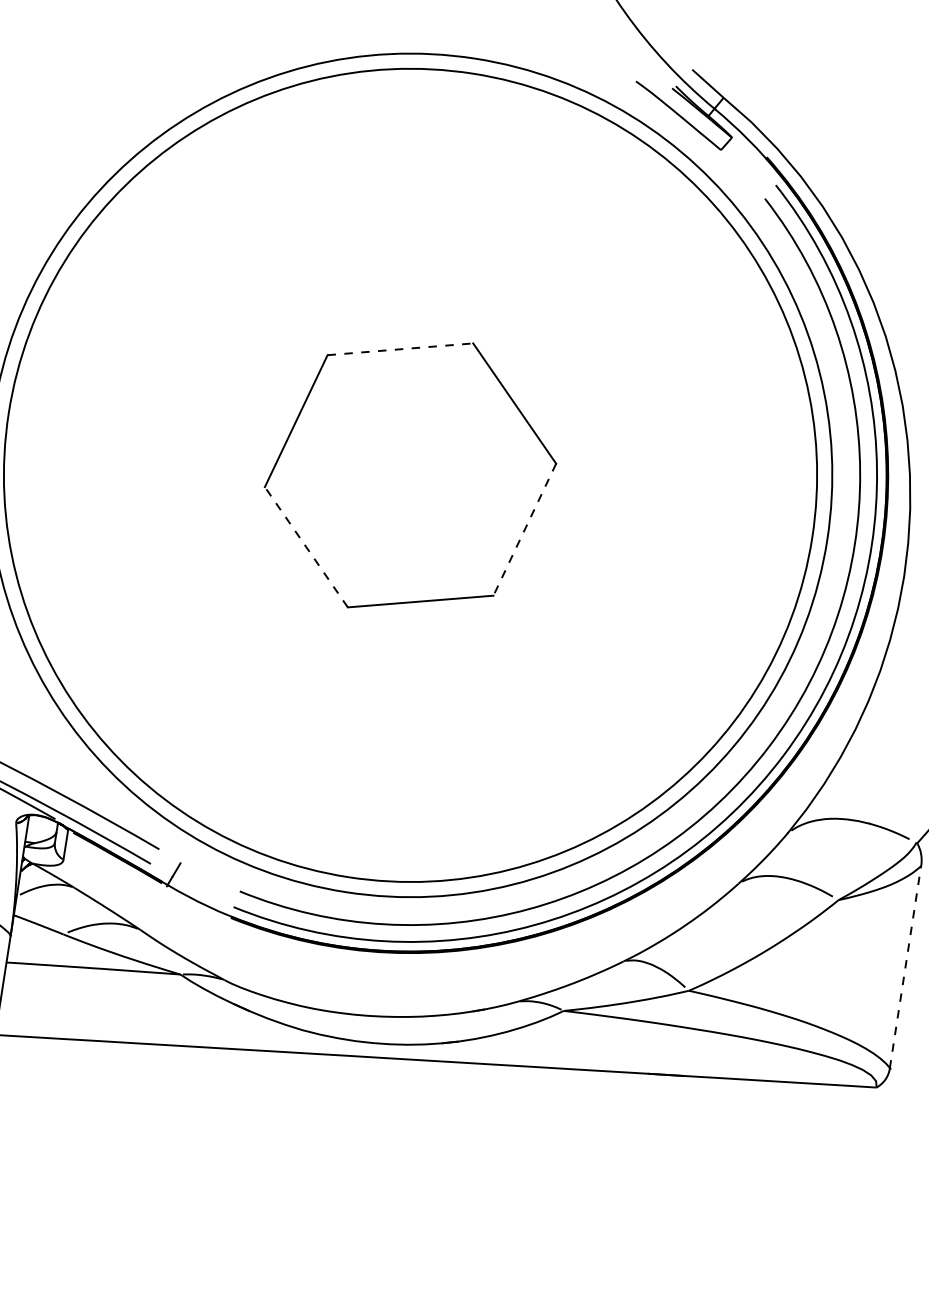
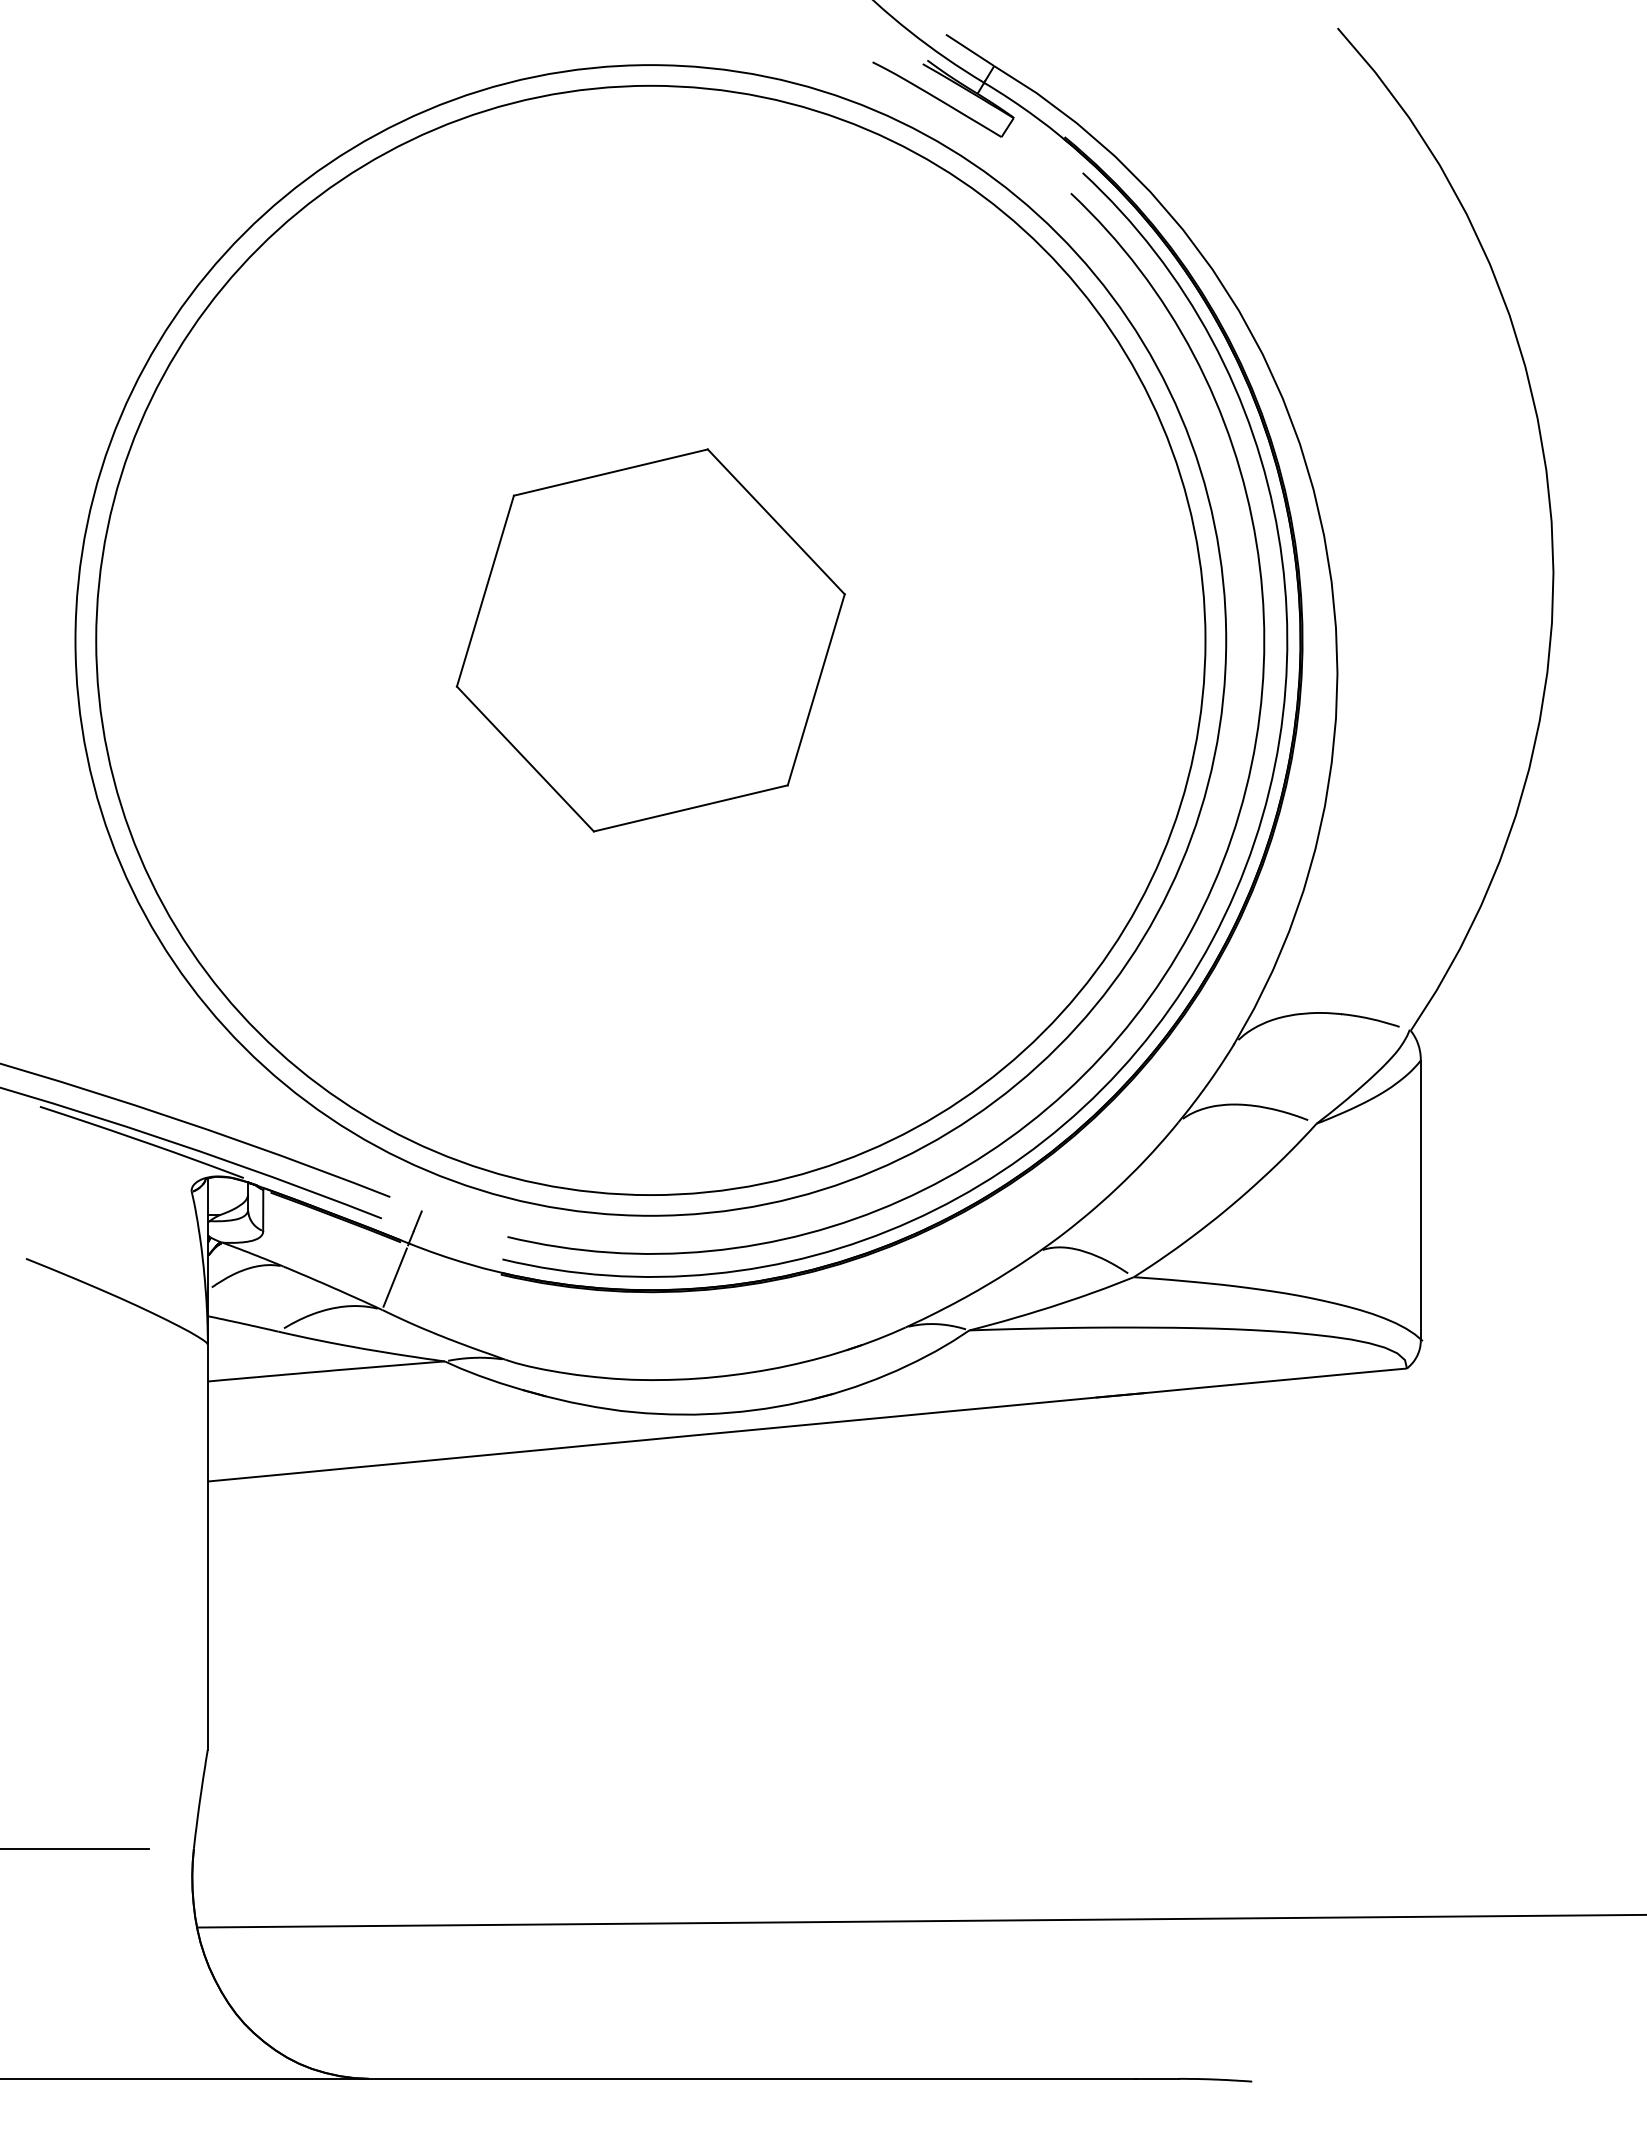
line: (400, 349) -> (610, 472), dashed -> solid
line: (525, 529) -> (816, 689), dashed -> solid
line: (306, 547) -> (525, 759), dashed -> solid
line: (153, 908) -> (394, 1277), added
line: (905, 967) -> (1420, 1200), dashed -> solid

